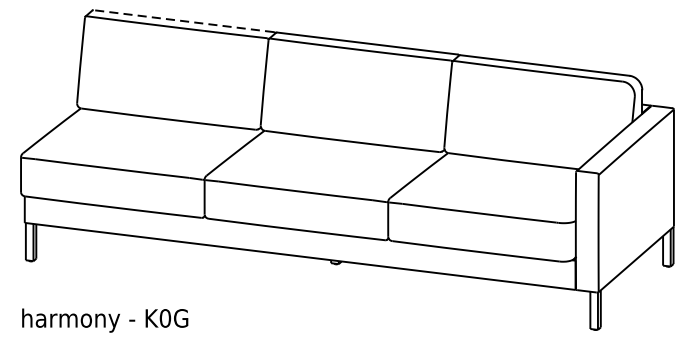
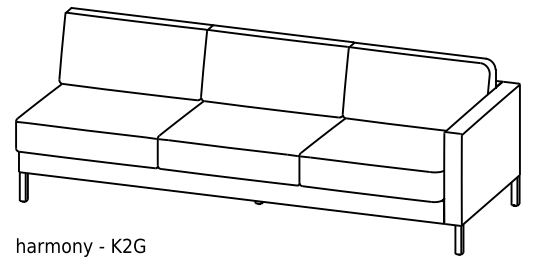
line: (183, 21) -> (141, 16), dashed -> solid
text: (165, 317) -> (127, 245), K0G -> K2G

